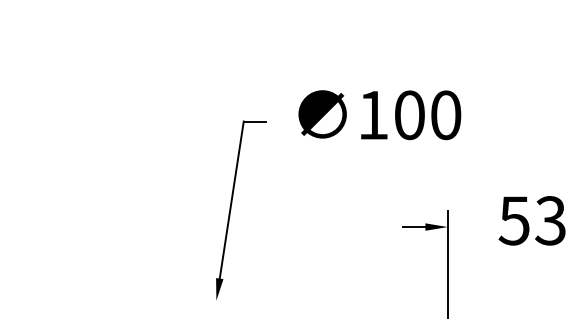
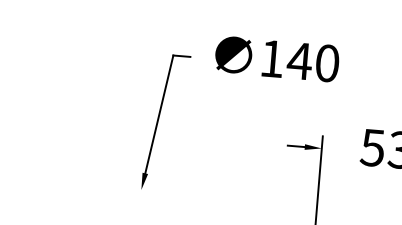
text: (409, 115) -> (299, 61), 100 -> 140

